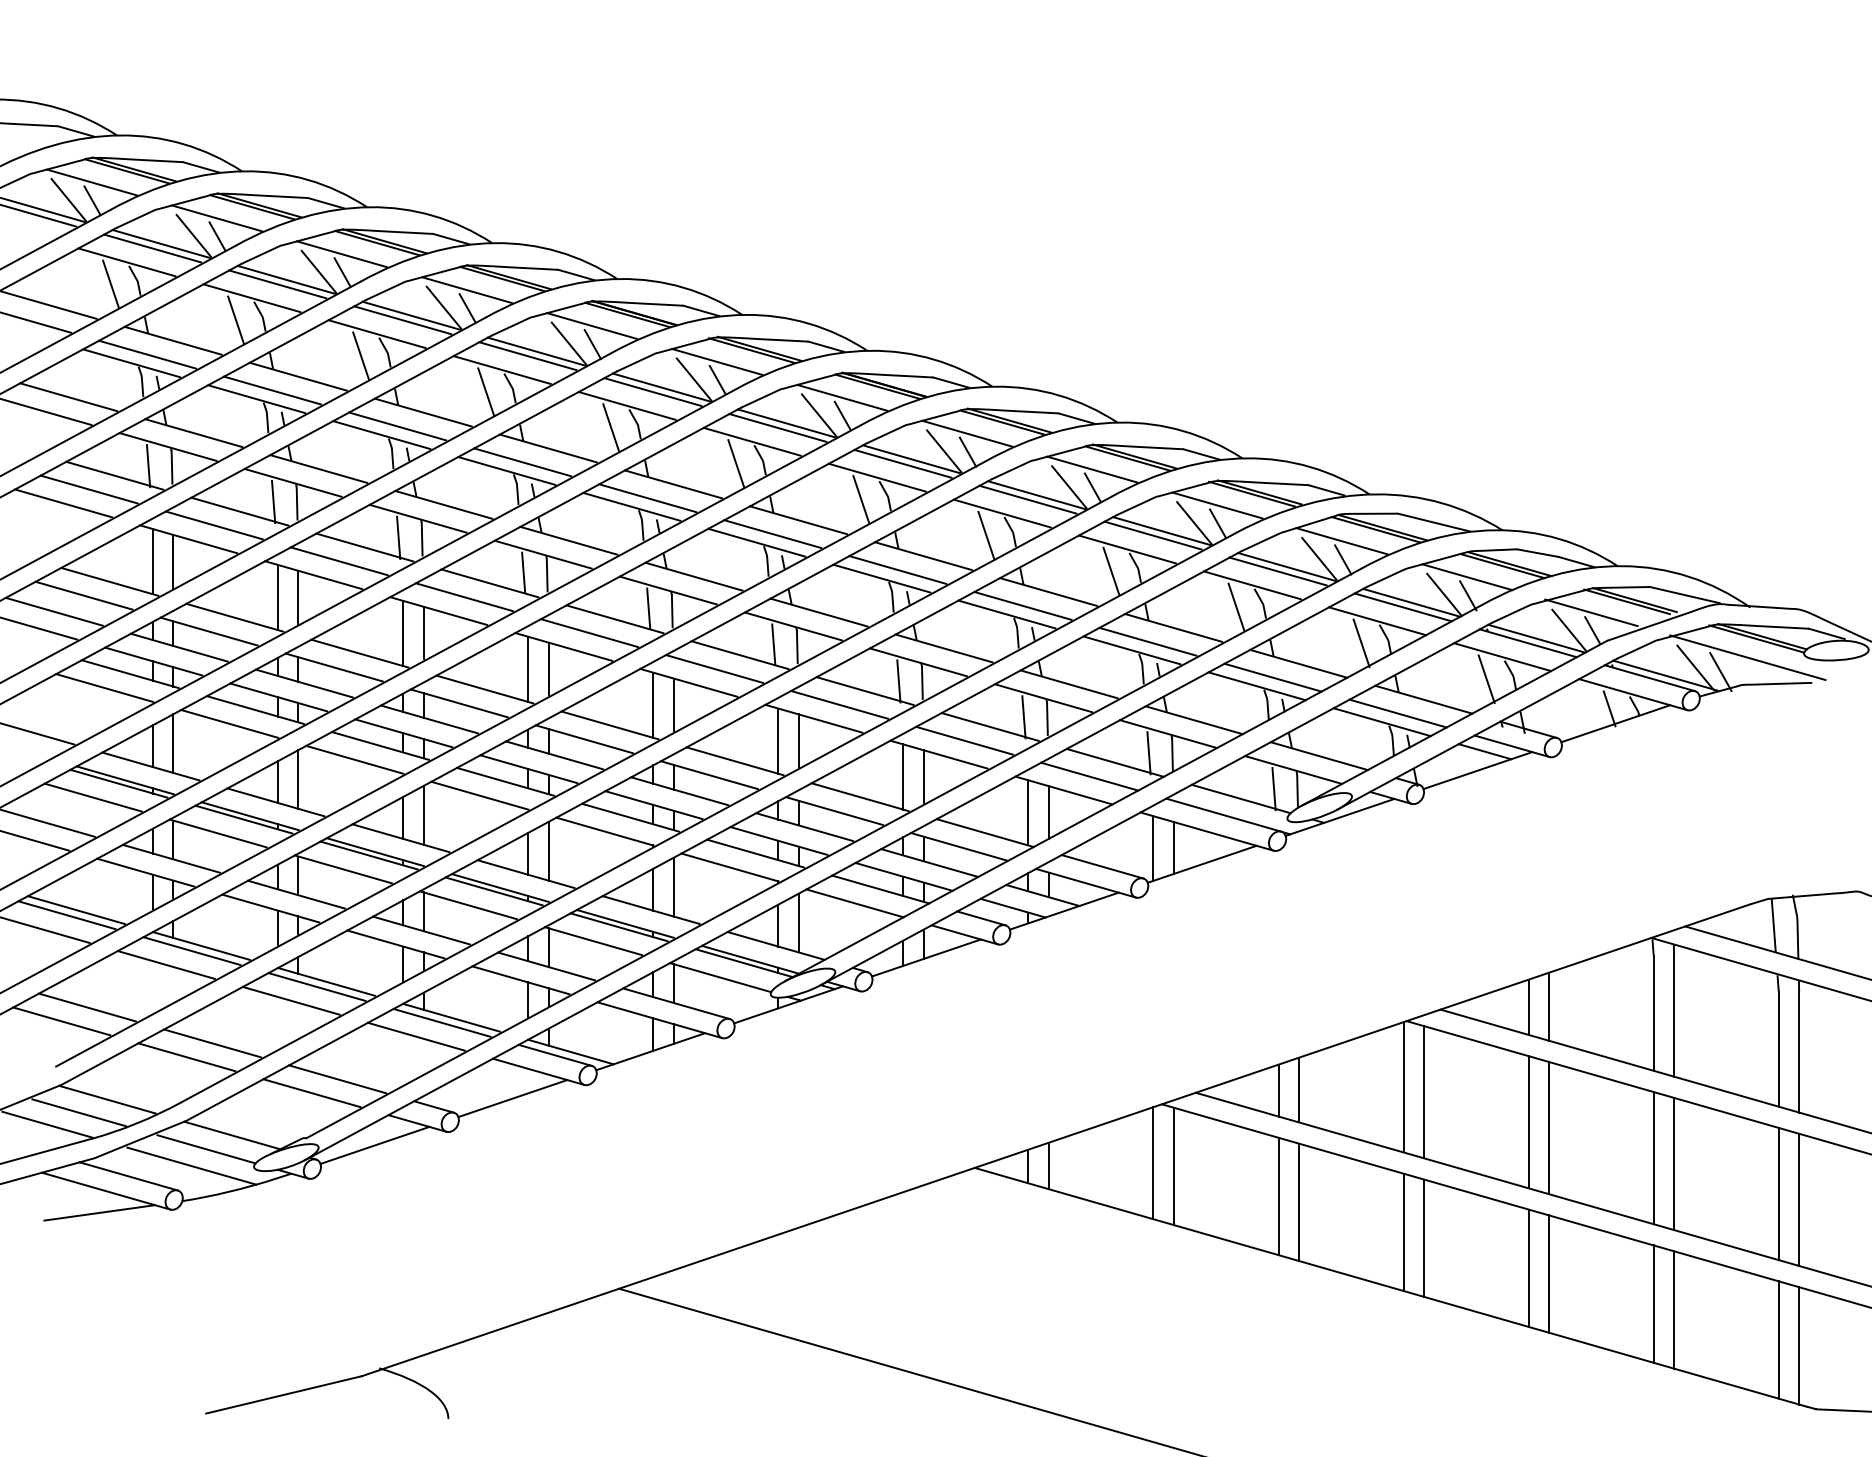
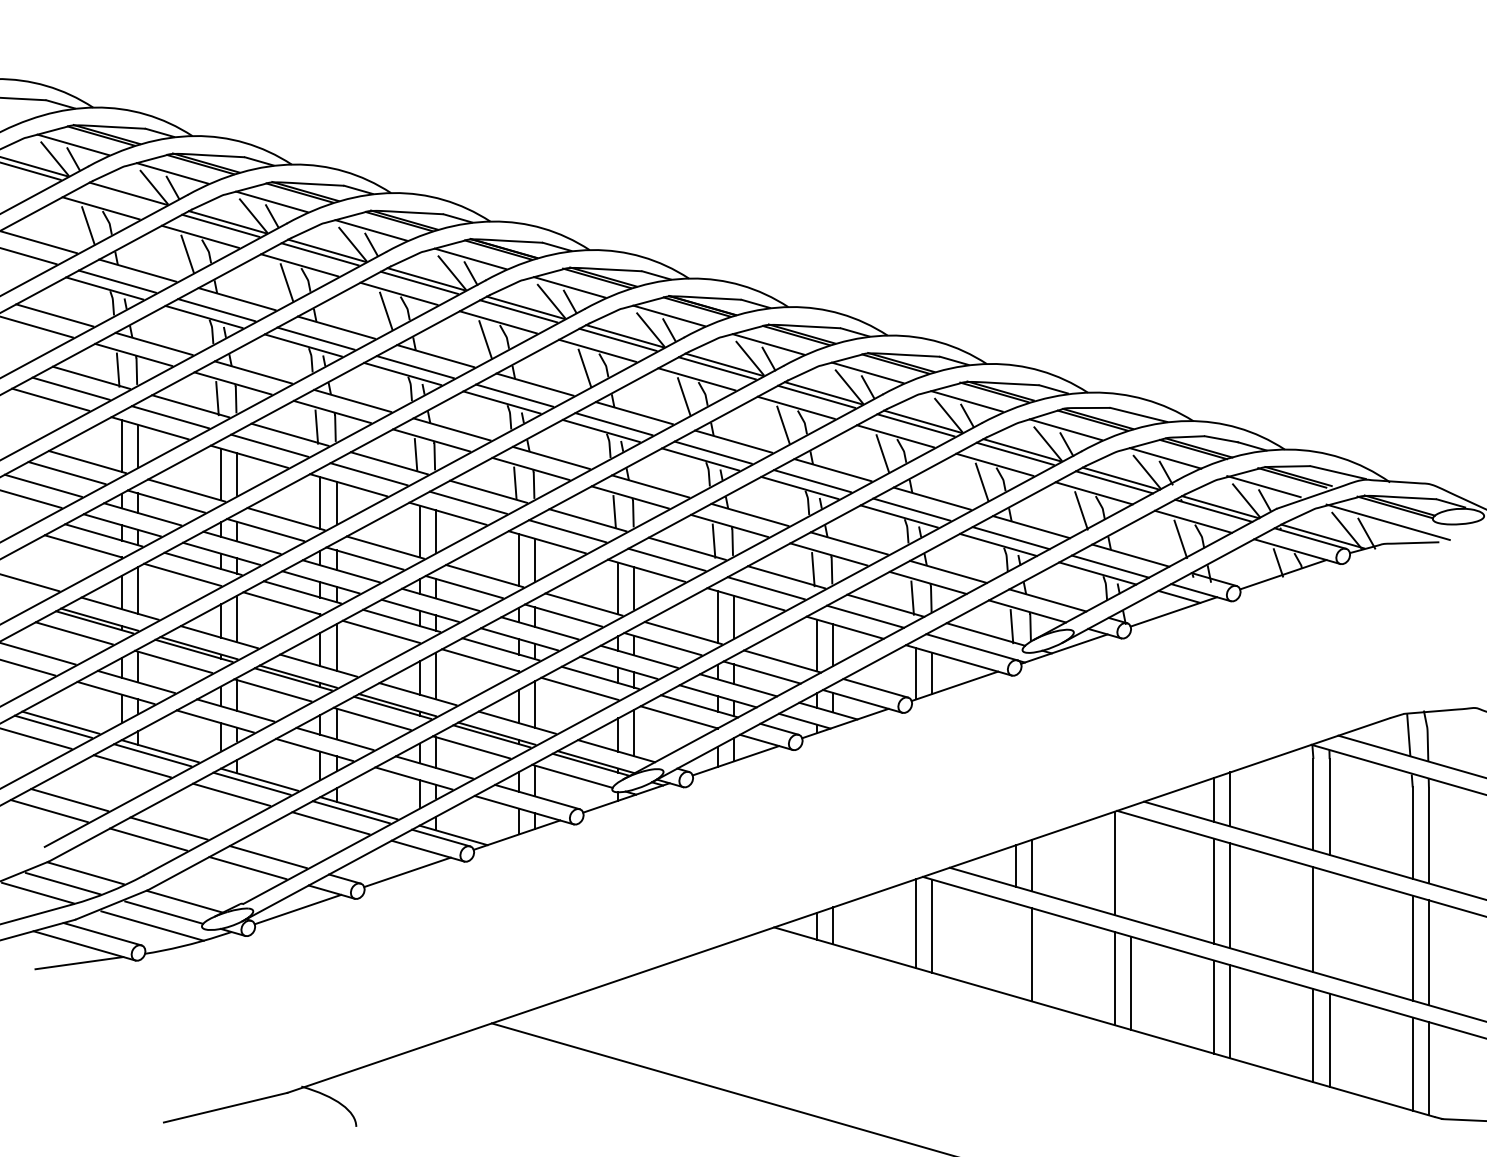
line: (152, 248) -> (121, 197), removed
line: (1423, 1092) -> (1130, 867), removed
line: (1674, 1163) -> (1329, 923), removed
line: (1278, 1196) -> (1015, 950), removed

